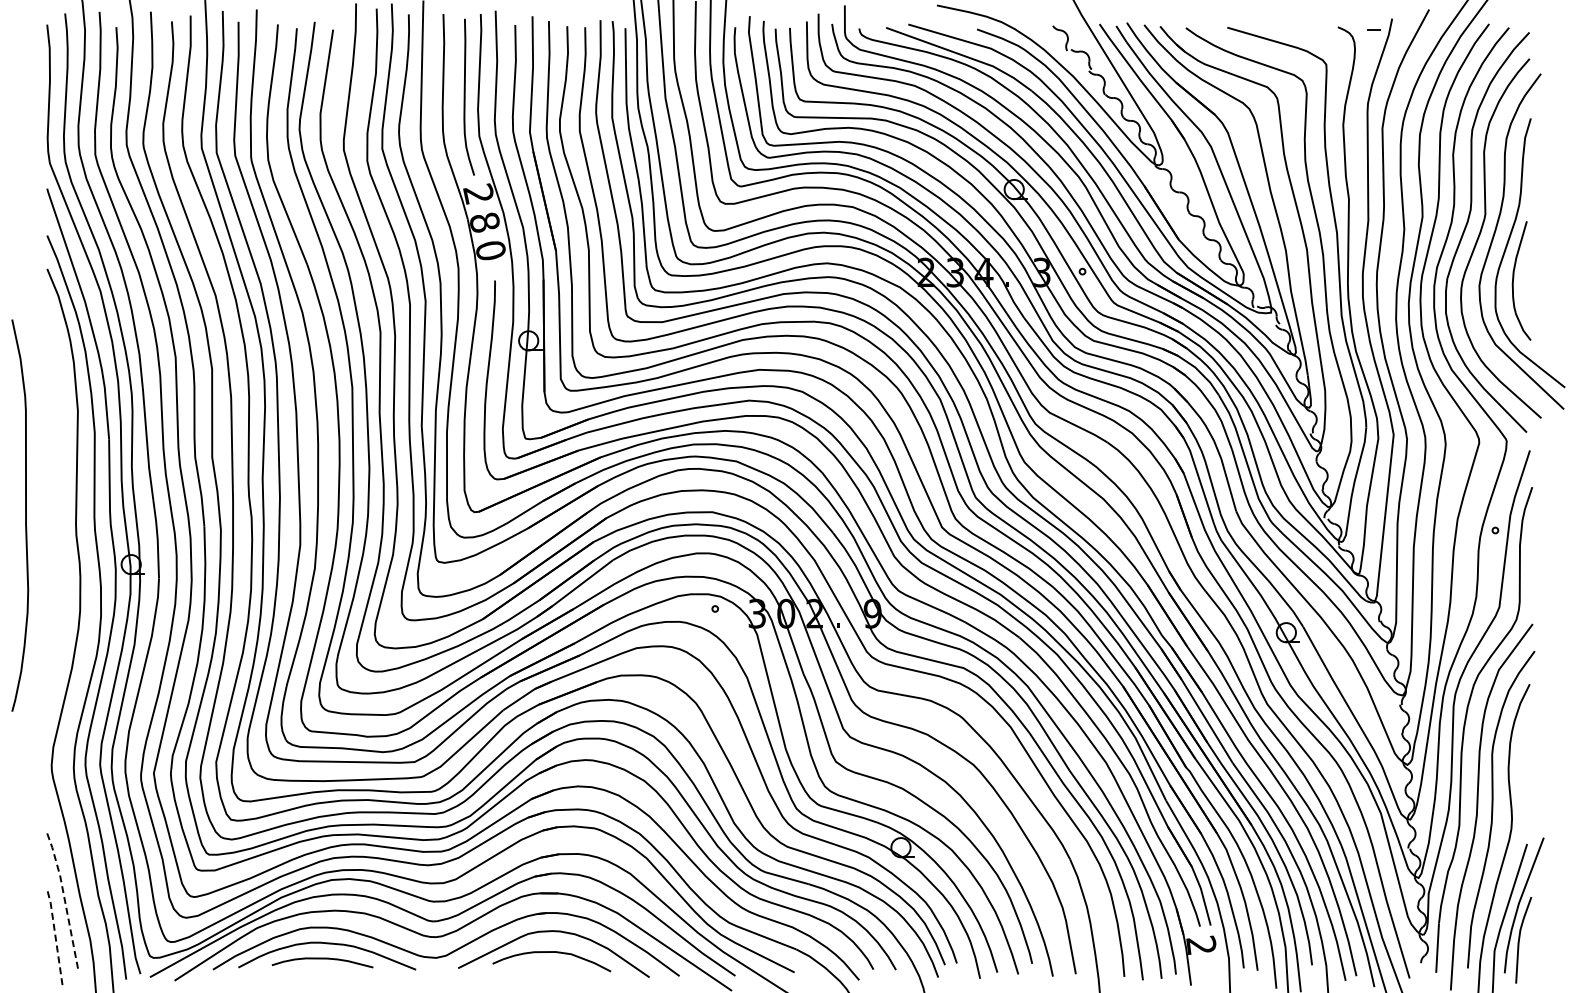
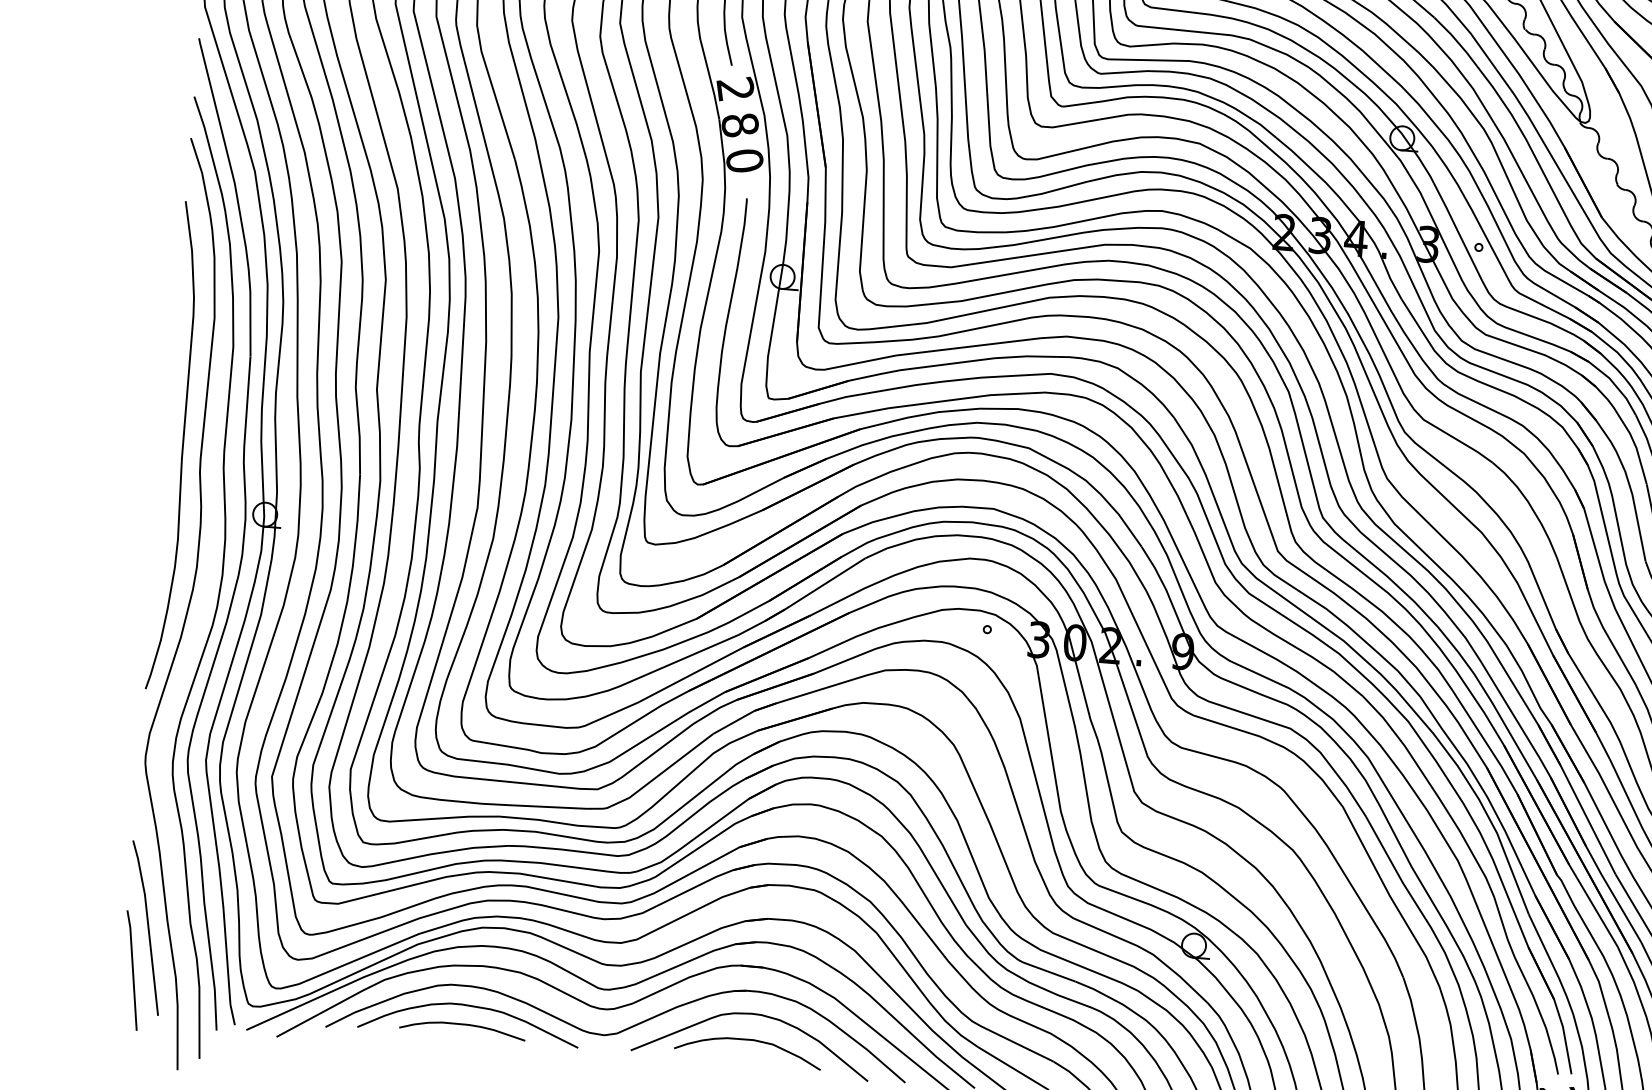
curve: (25, 515) -> (182, 446), moved
line: (65, 901) -> (148, 927), dashed -> solid
line: (55, 935) -> (133, 968), dashed -> solid

